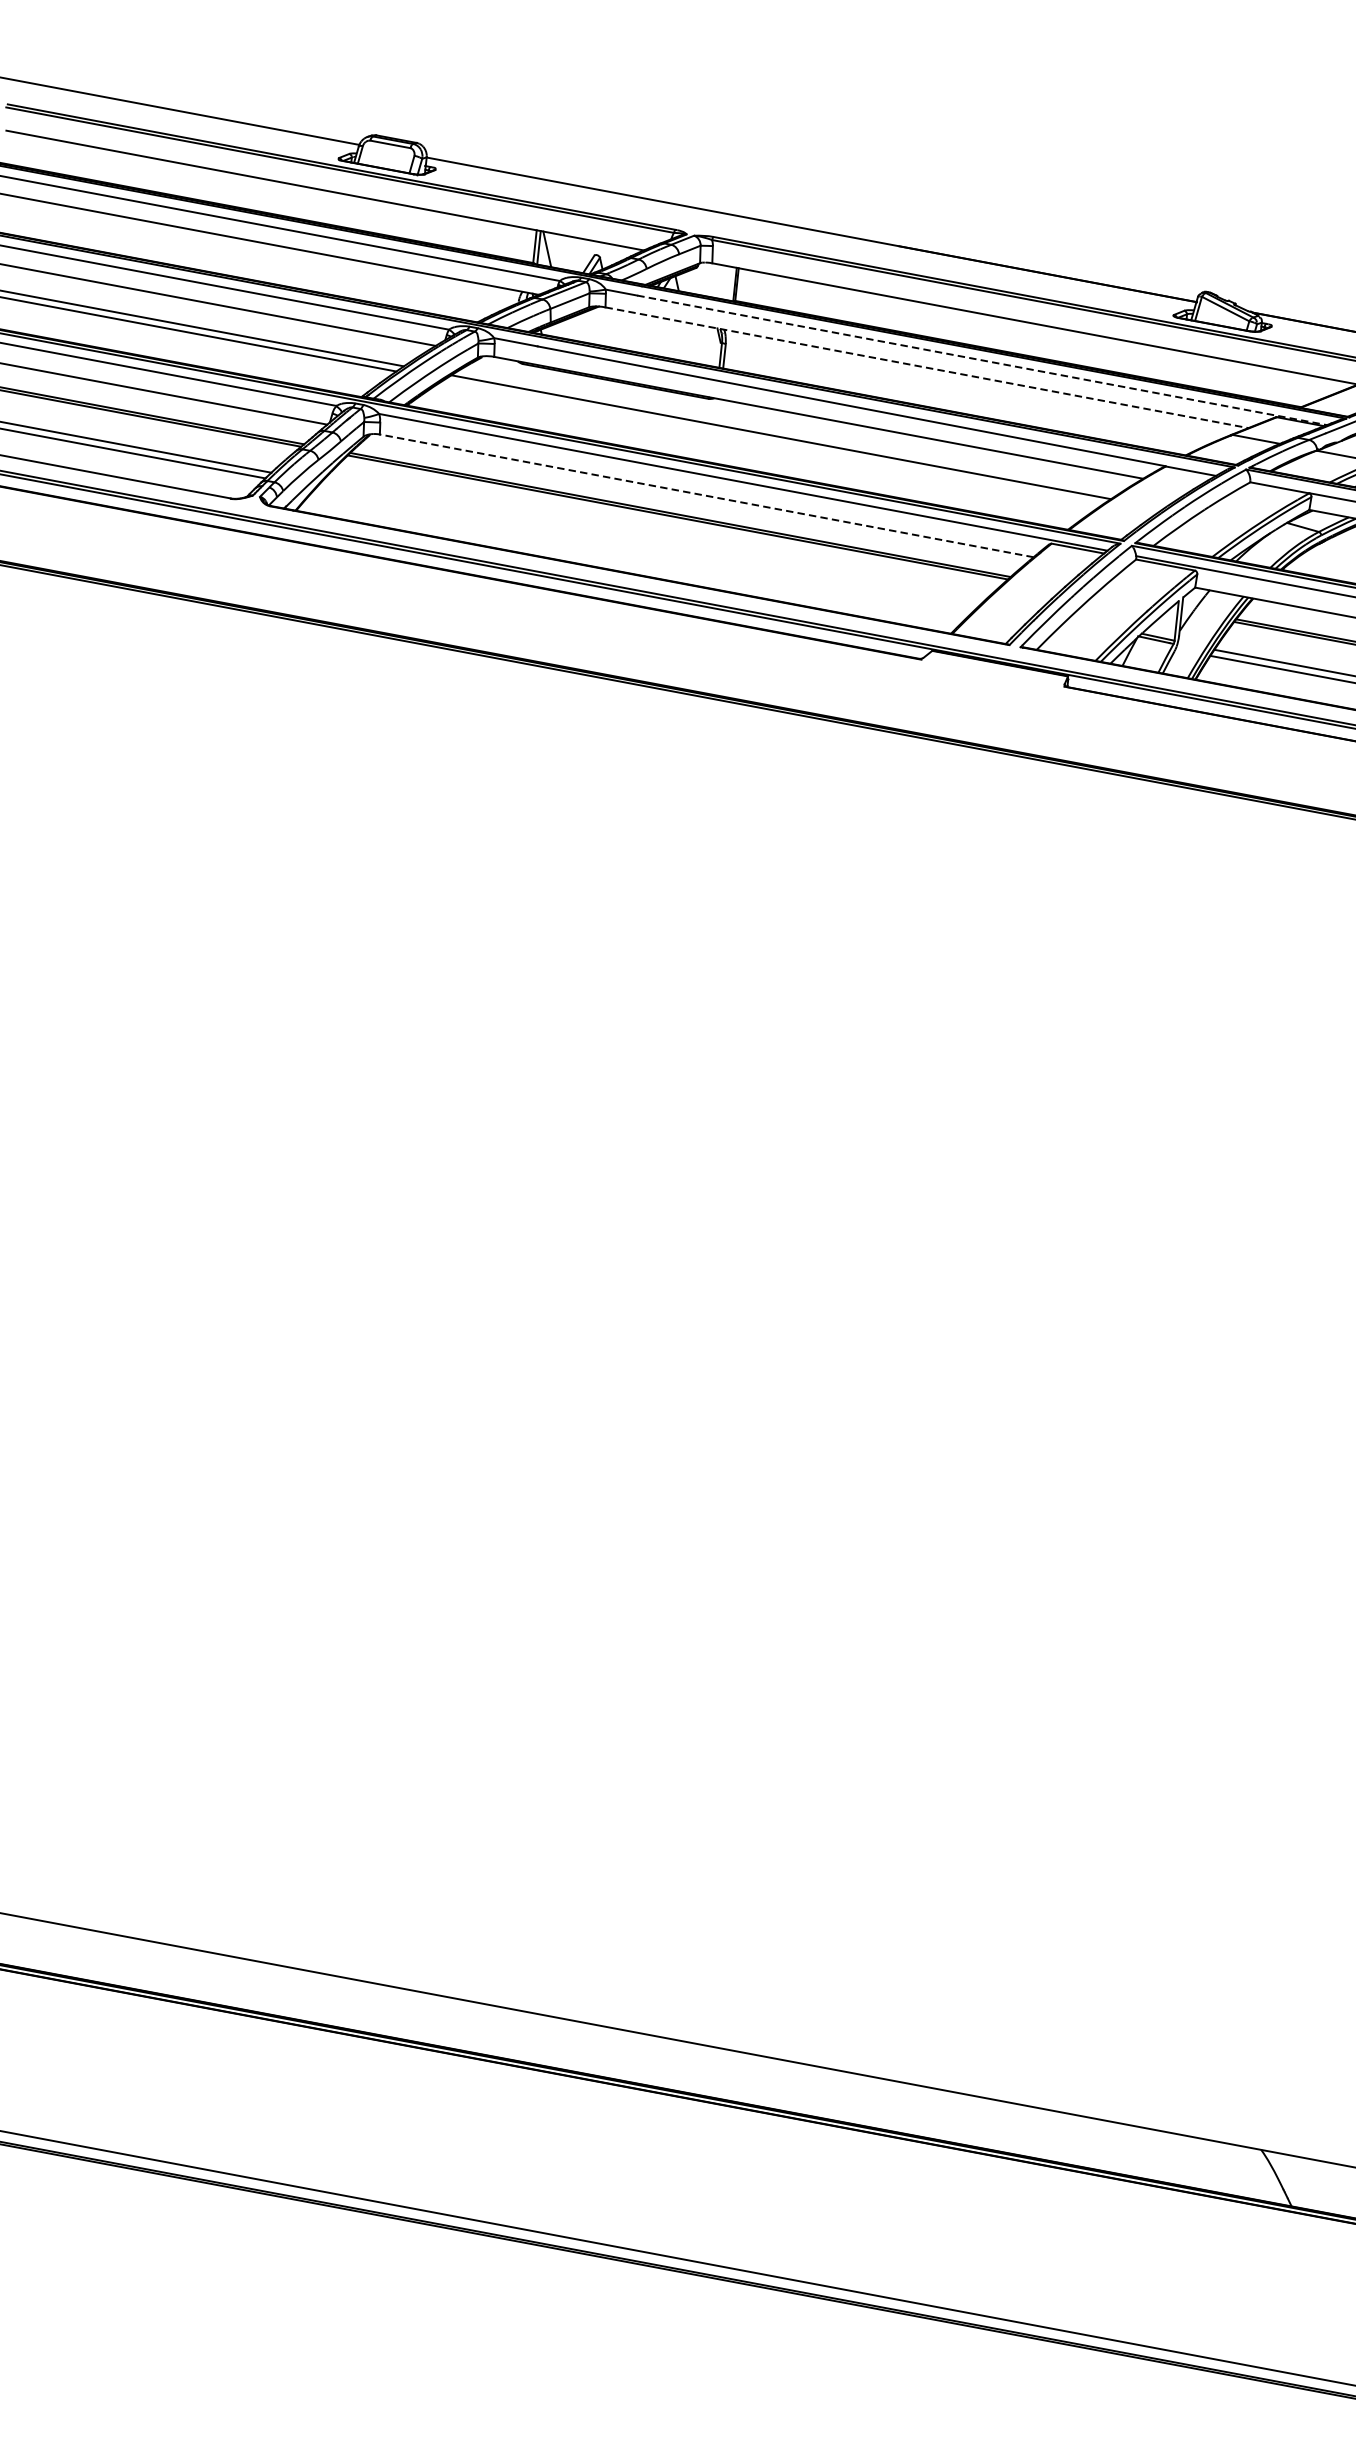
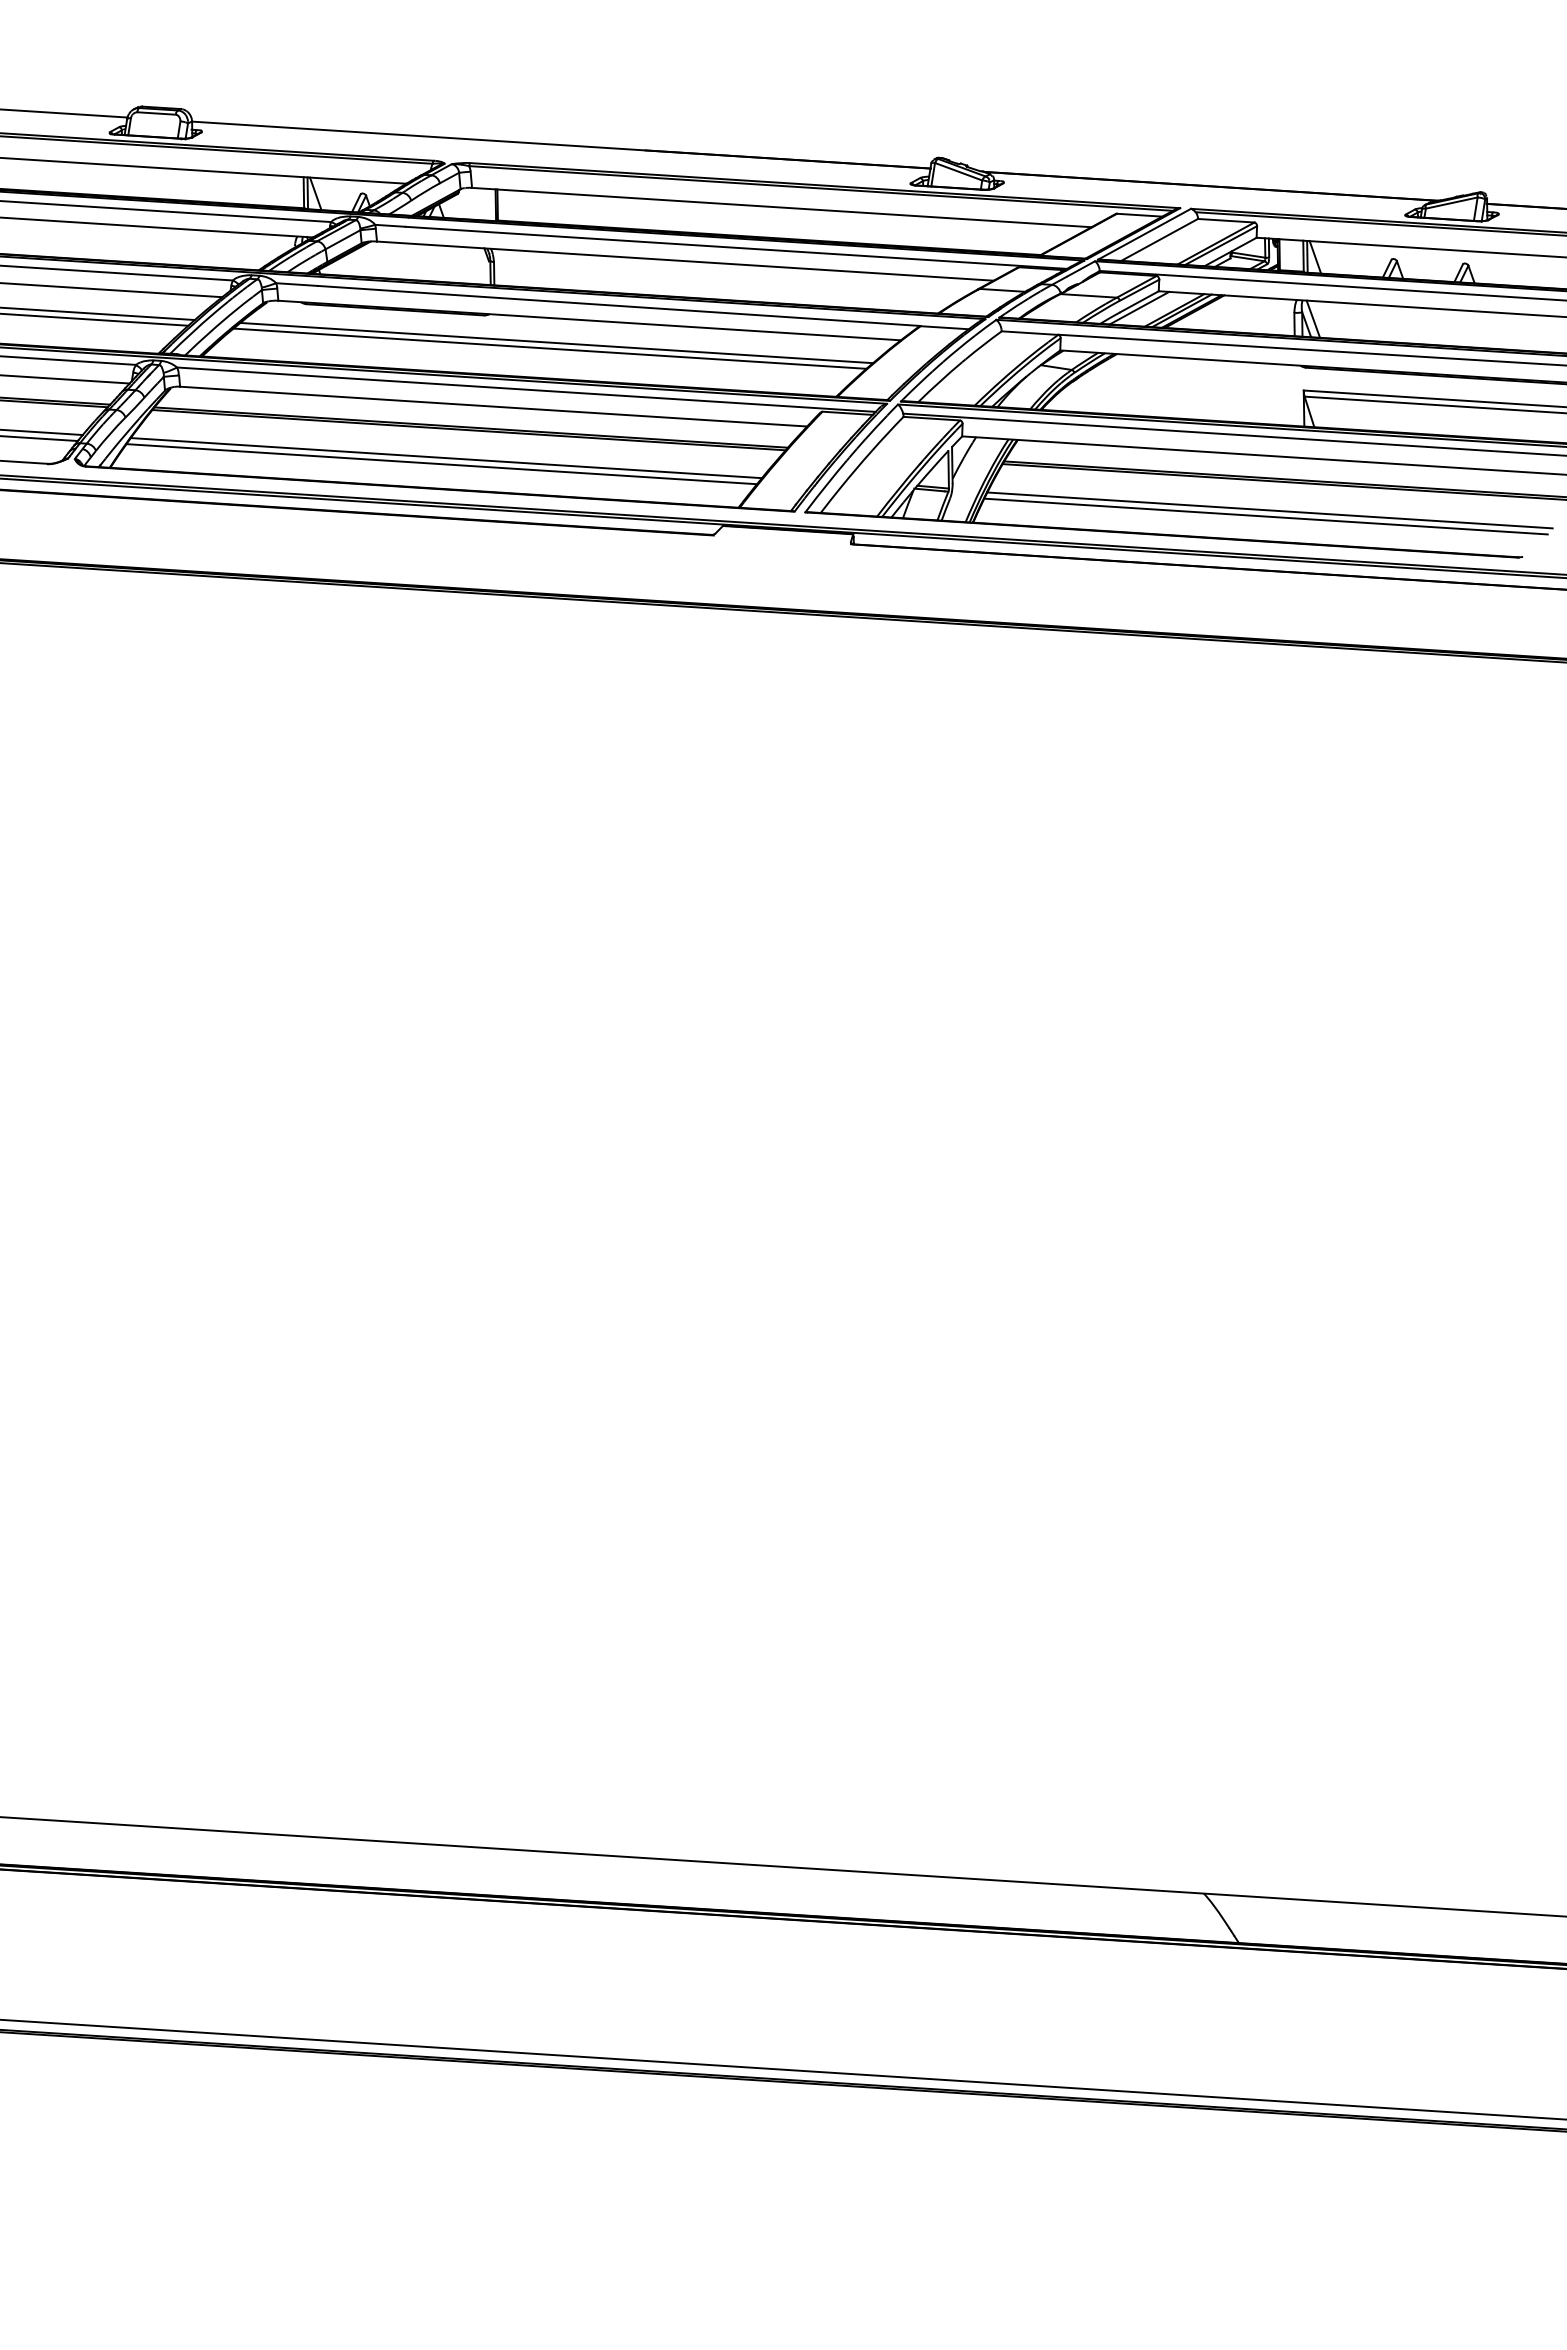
line: (982, 360) -> (736, 247), dashed -> solid
line: (927, 368) -> (685, 261), dashed -> solid
line: (772, 442) -> (549, 348), added
line: (706, 495) -> (493, 406), dashed -> solid
line: (649, 544) -> (445, 458), added
line: (644, 549) -> (441, 464), added

